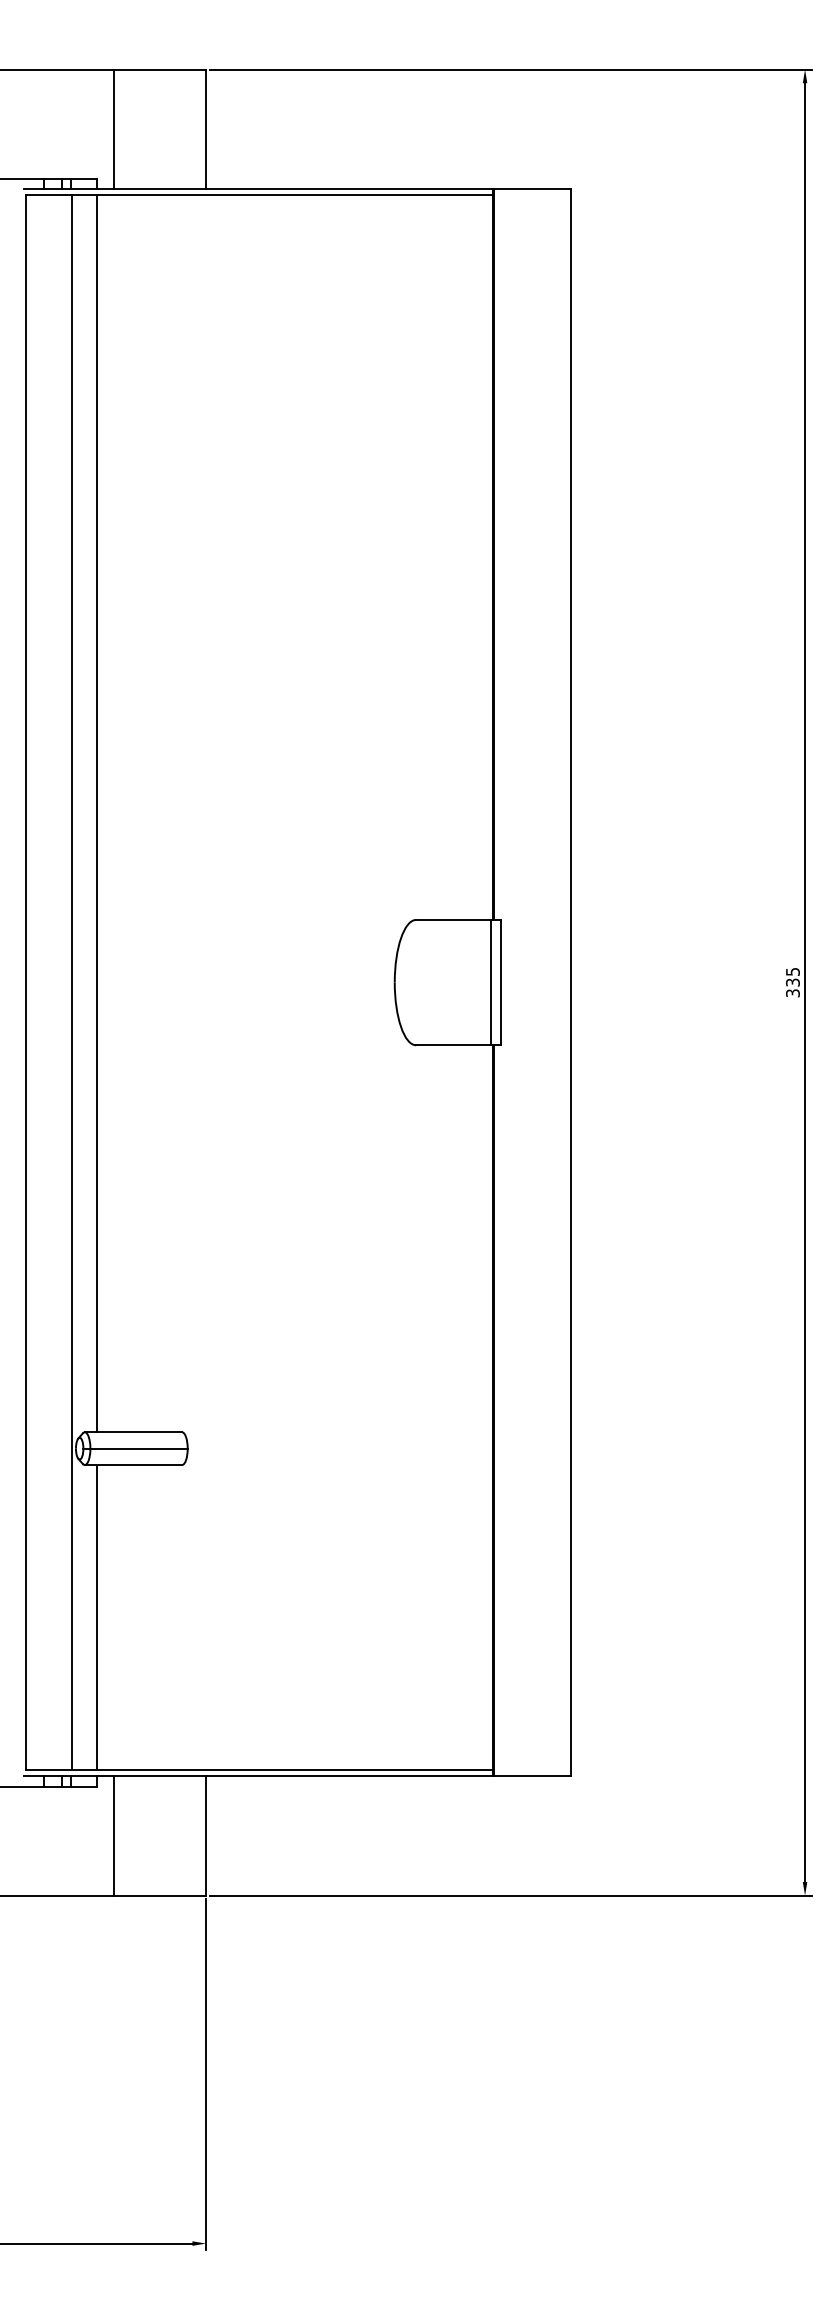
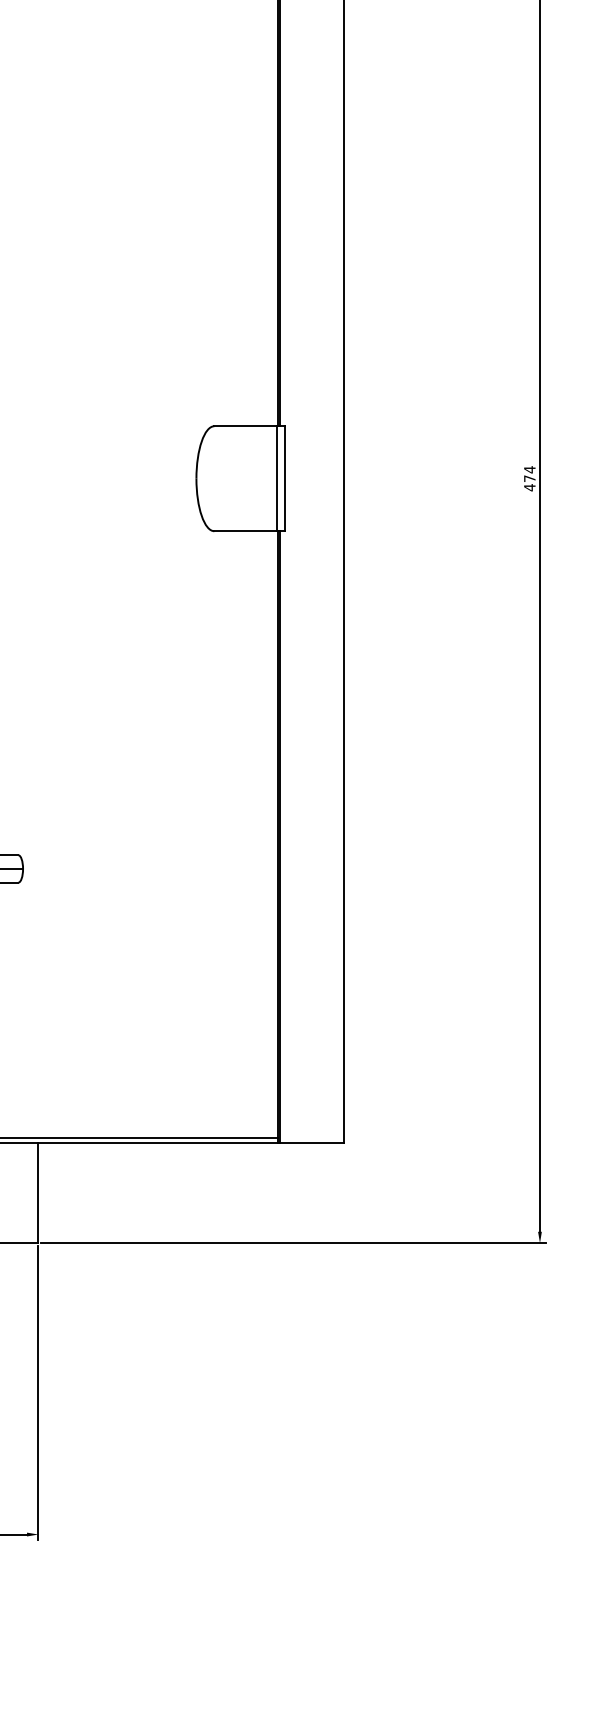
text: (792, 982) -> (529, 478), 335 -> 474

